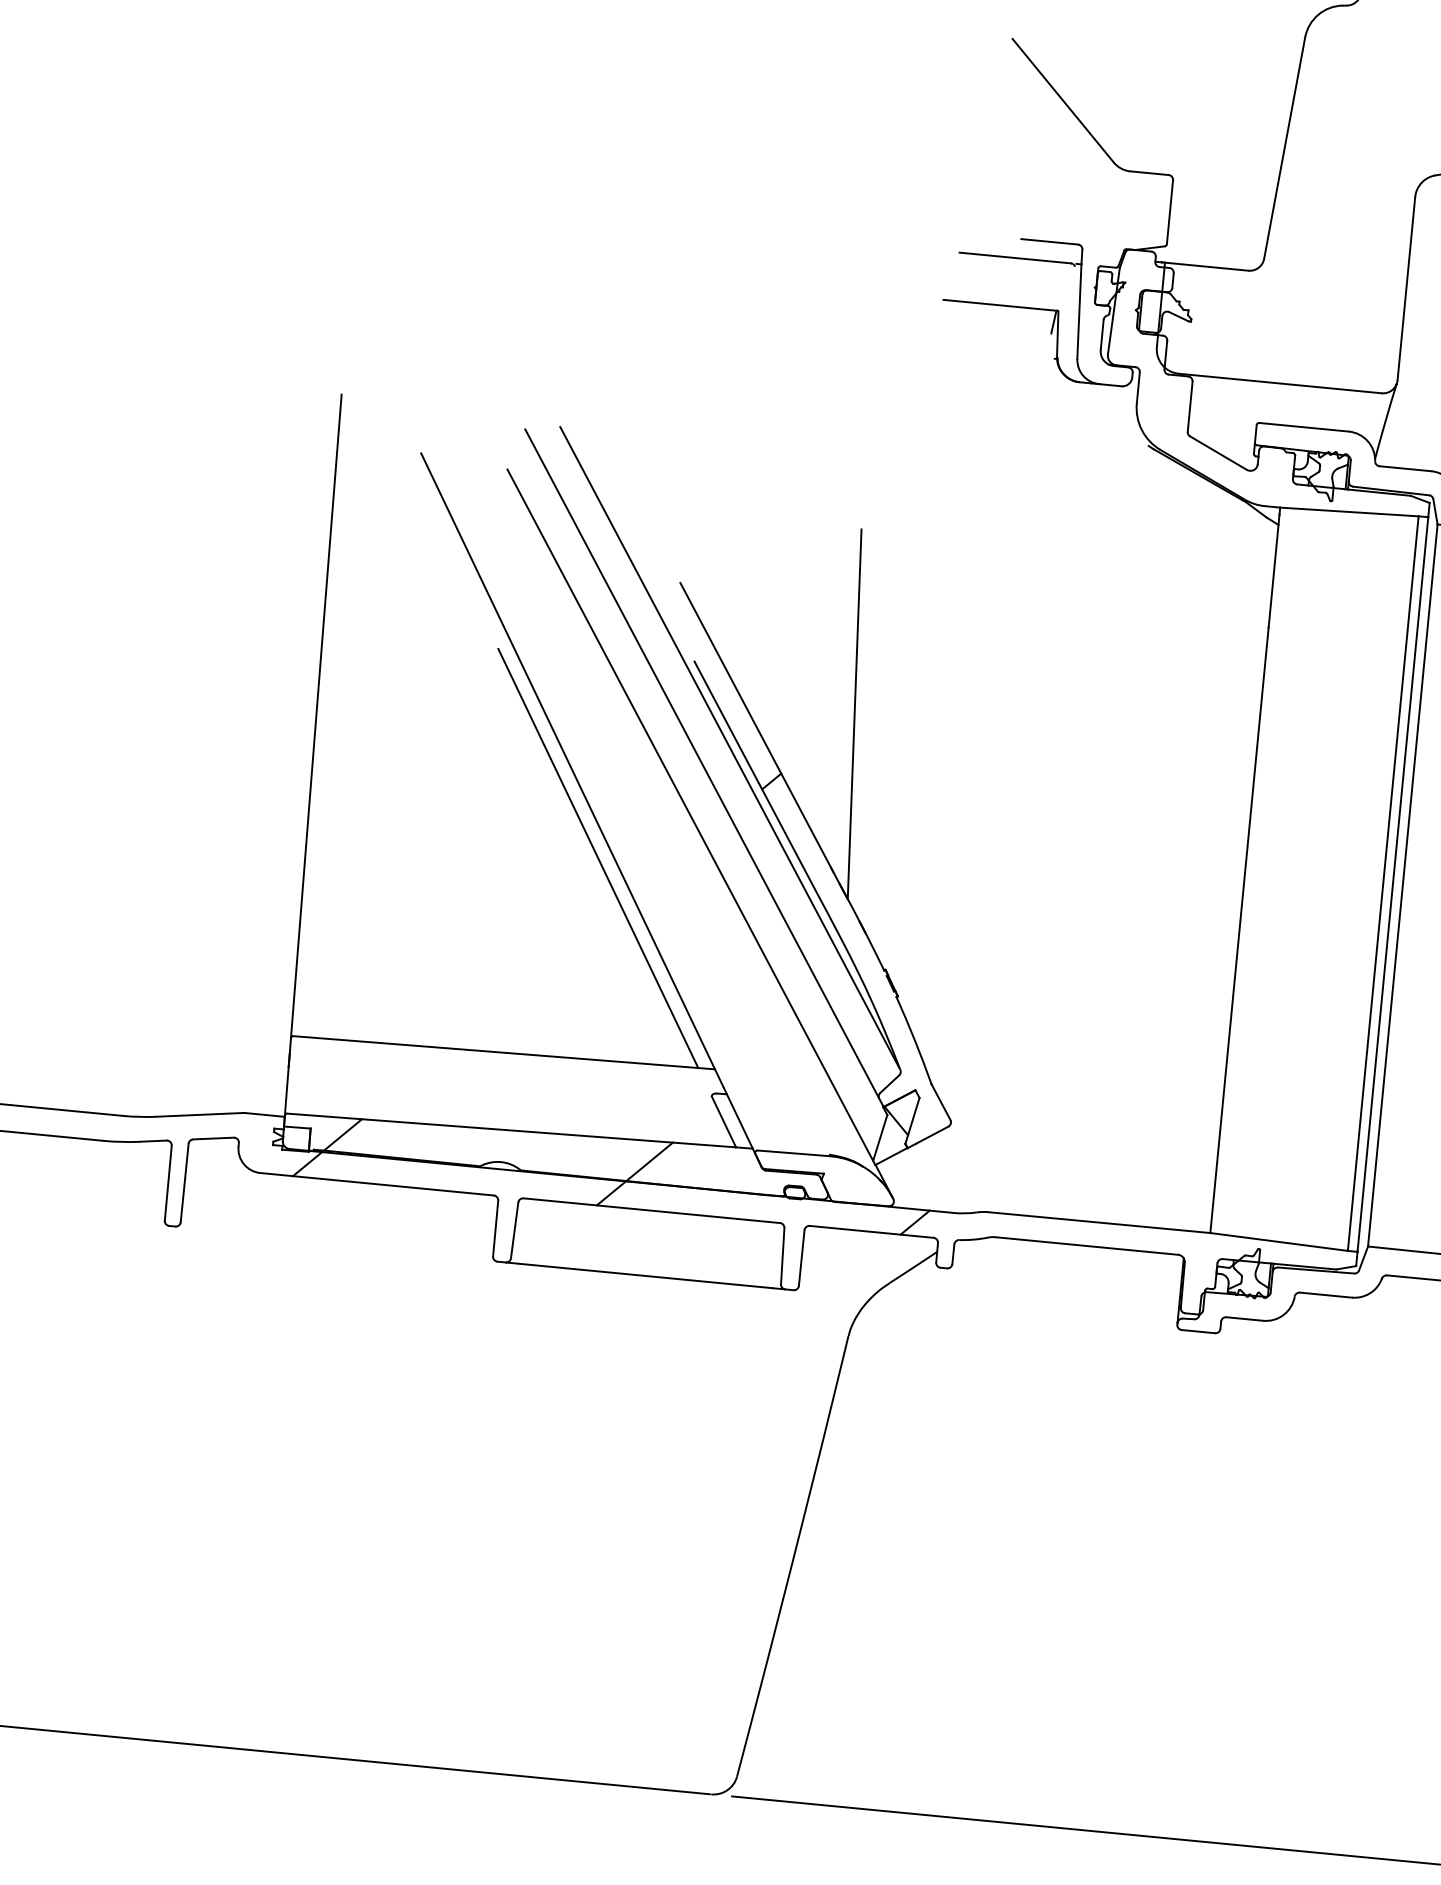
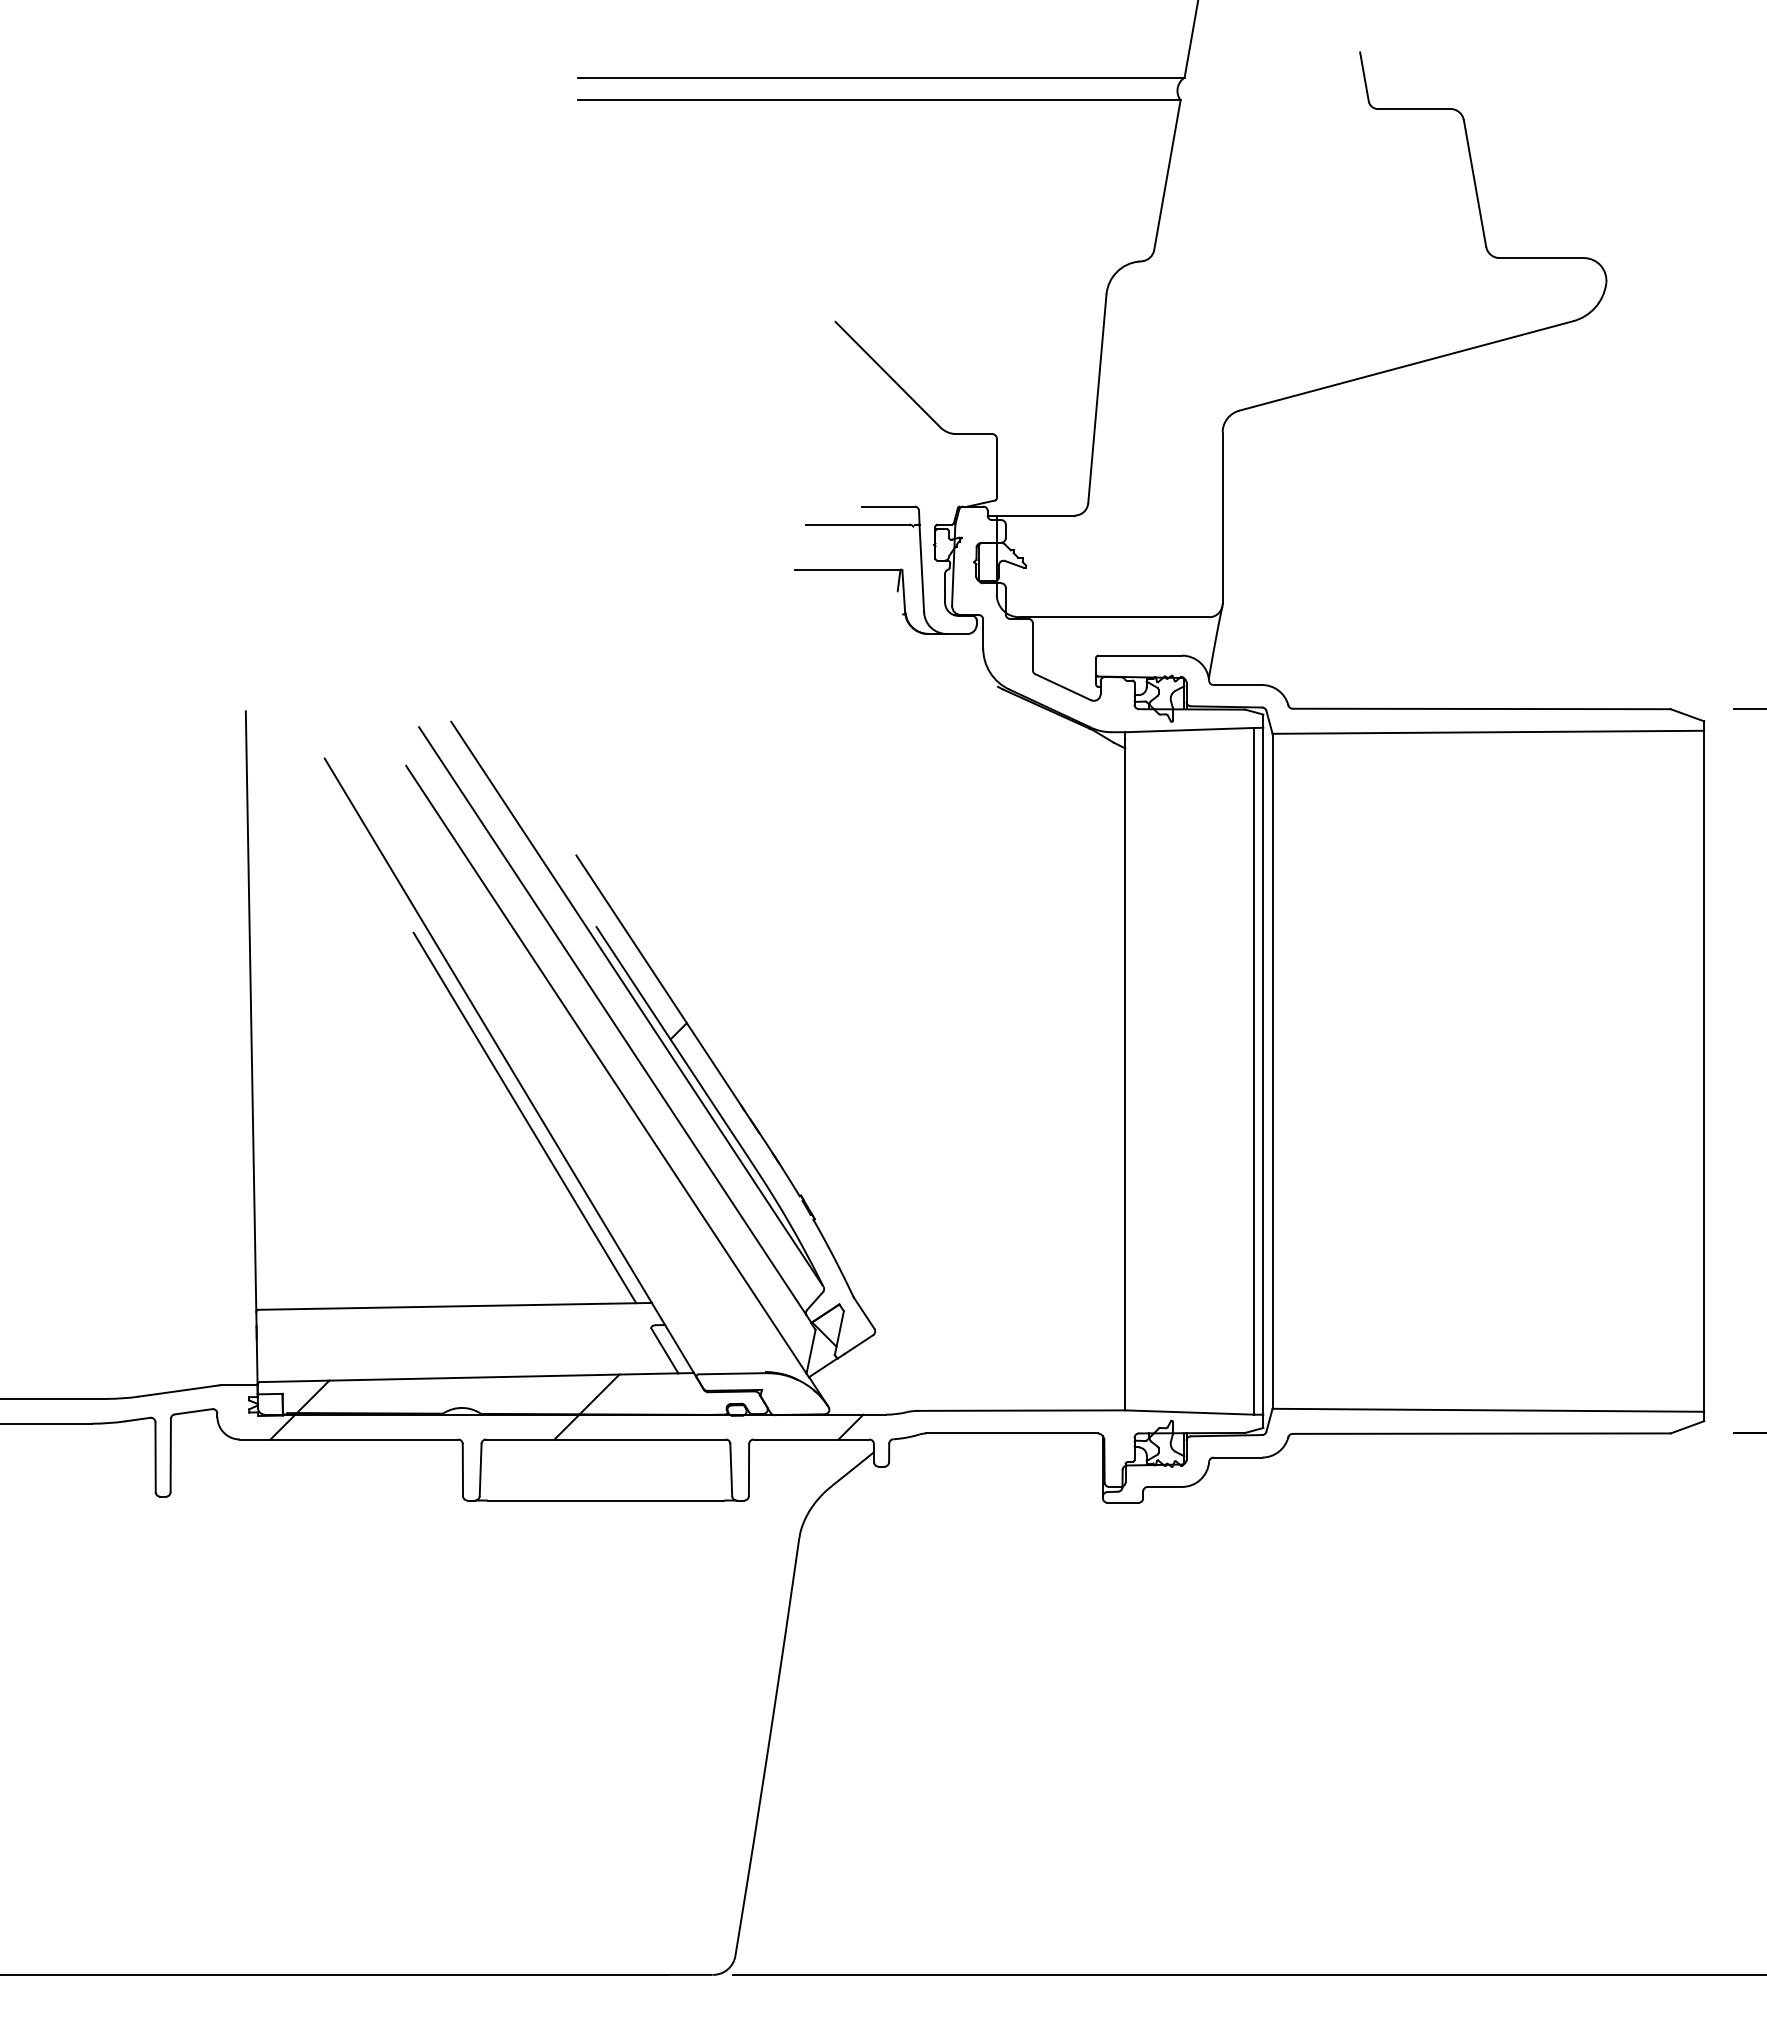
line: (854, 713) -> (749, 960), removed

